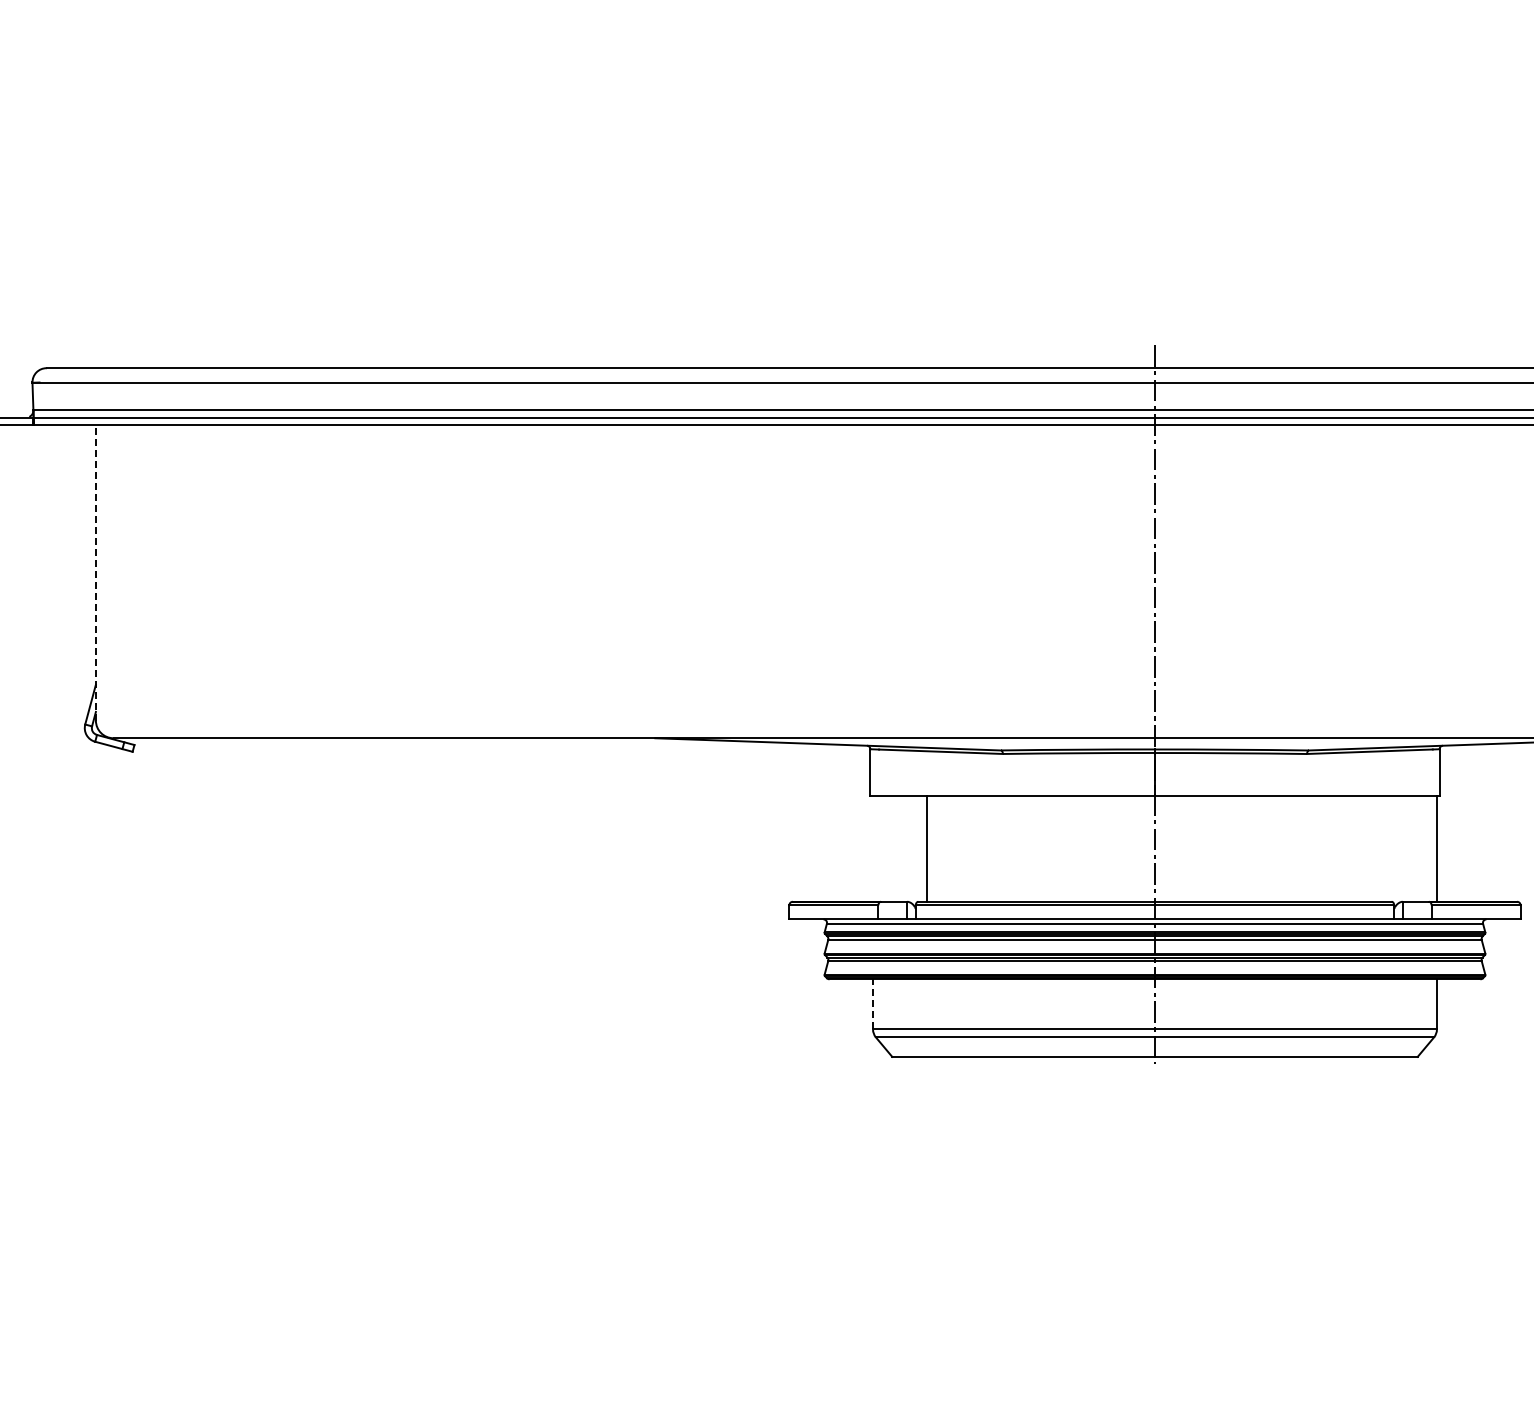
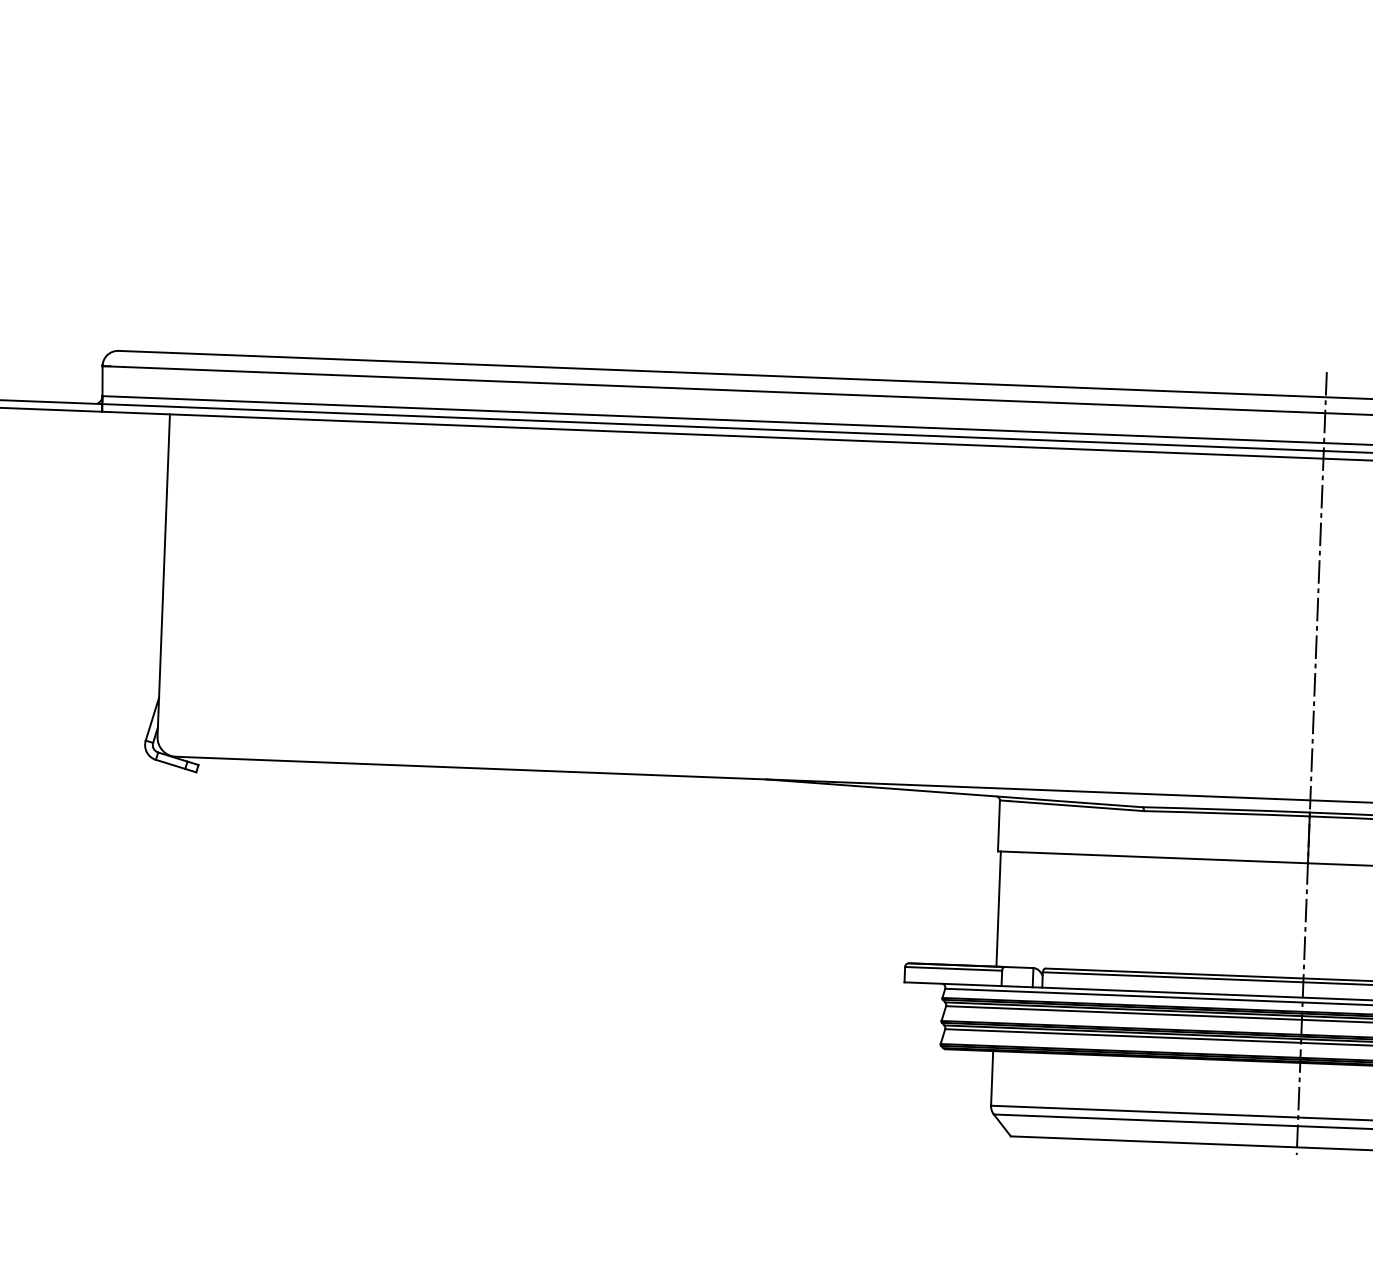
line: (95, 572) -> (163, 575), dashed -> solid
line: (927, 848) -> (999, 908), moved
line: (873, 1003) -> (992, 1077), dashed -> solid

